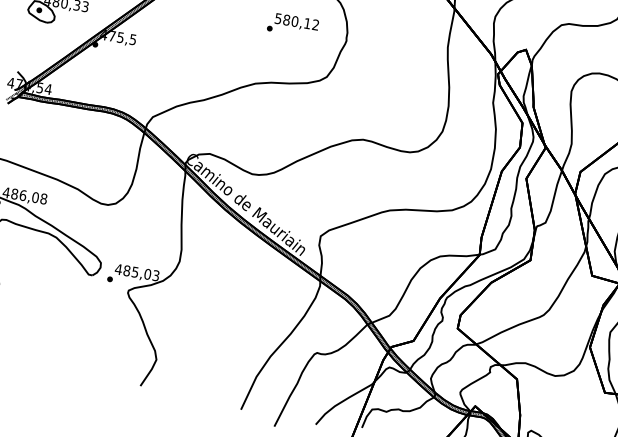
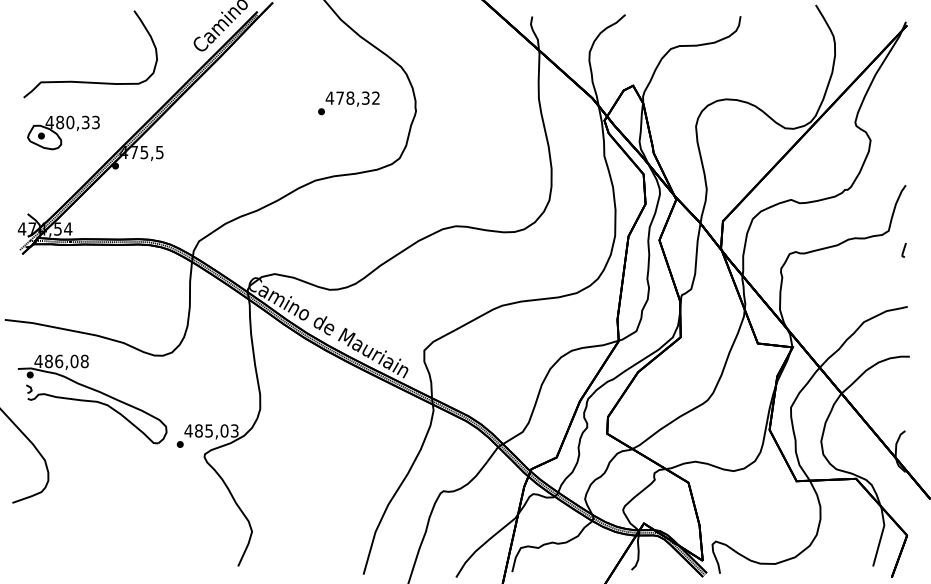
text: (292, 20) -> (347, 97), 580,12 -> 478,32

